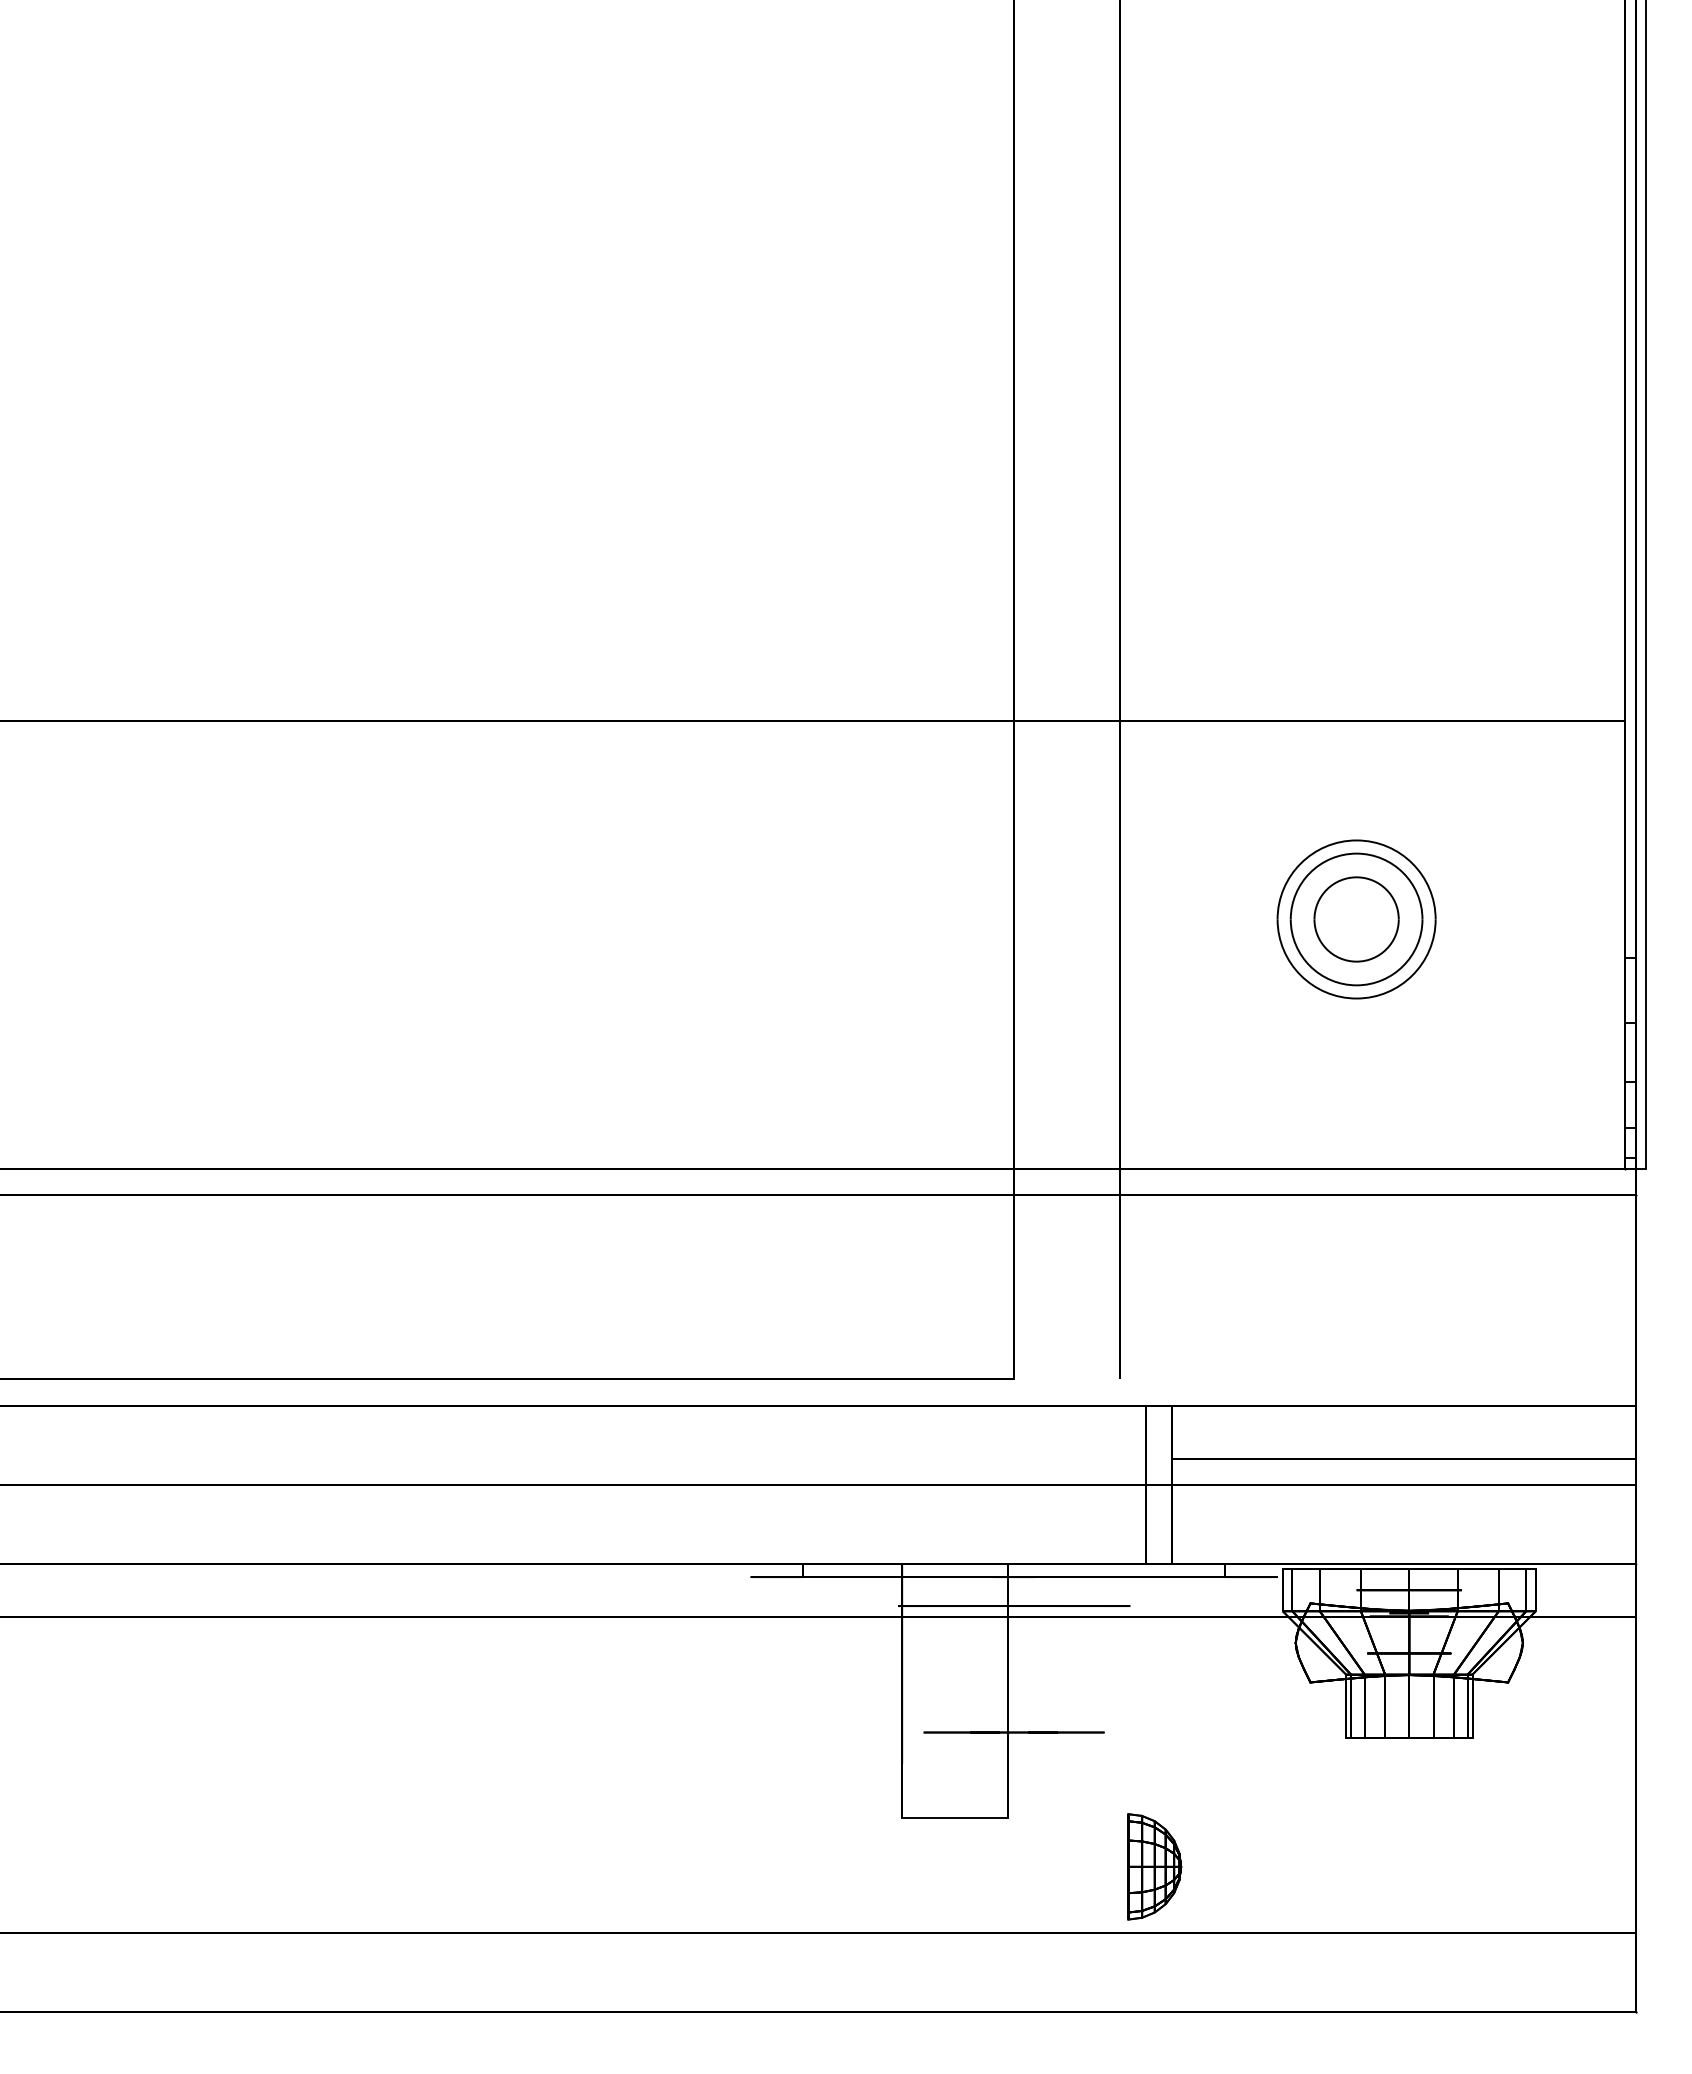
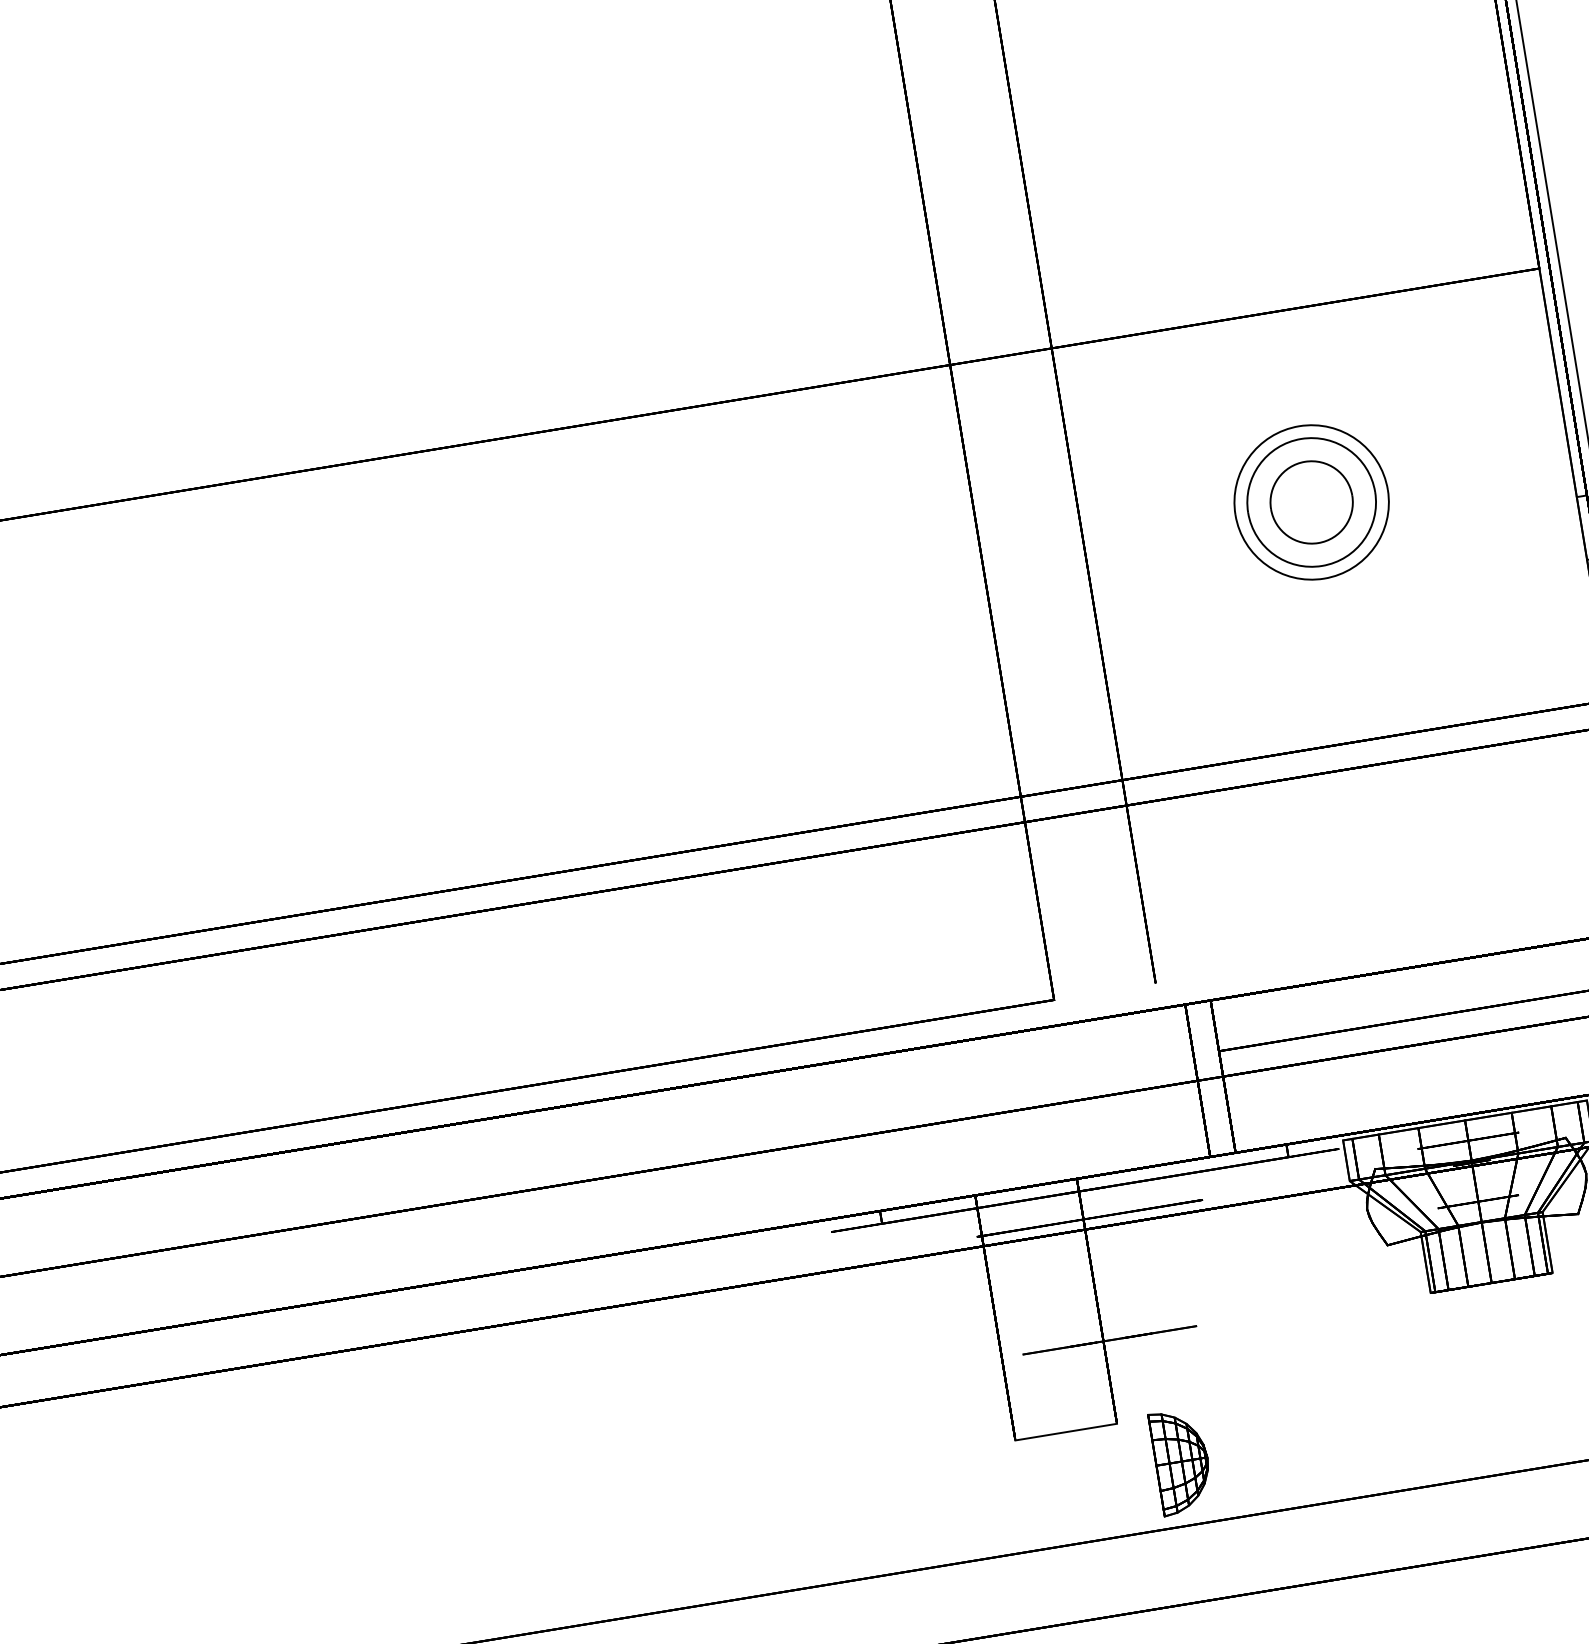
part: (1154, 1866) -> (1181, 1461), moved

